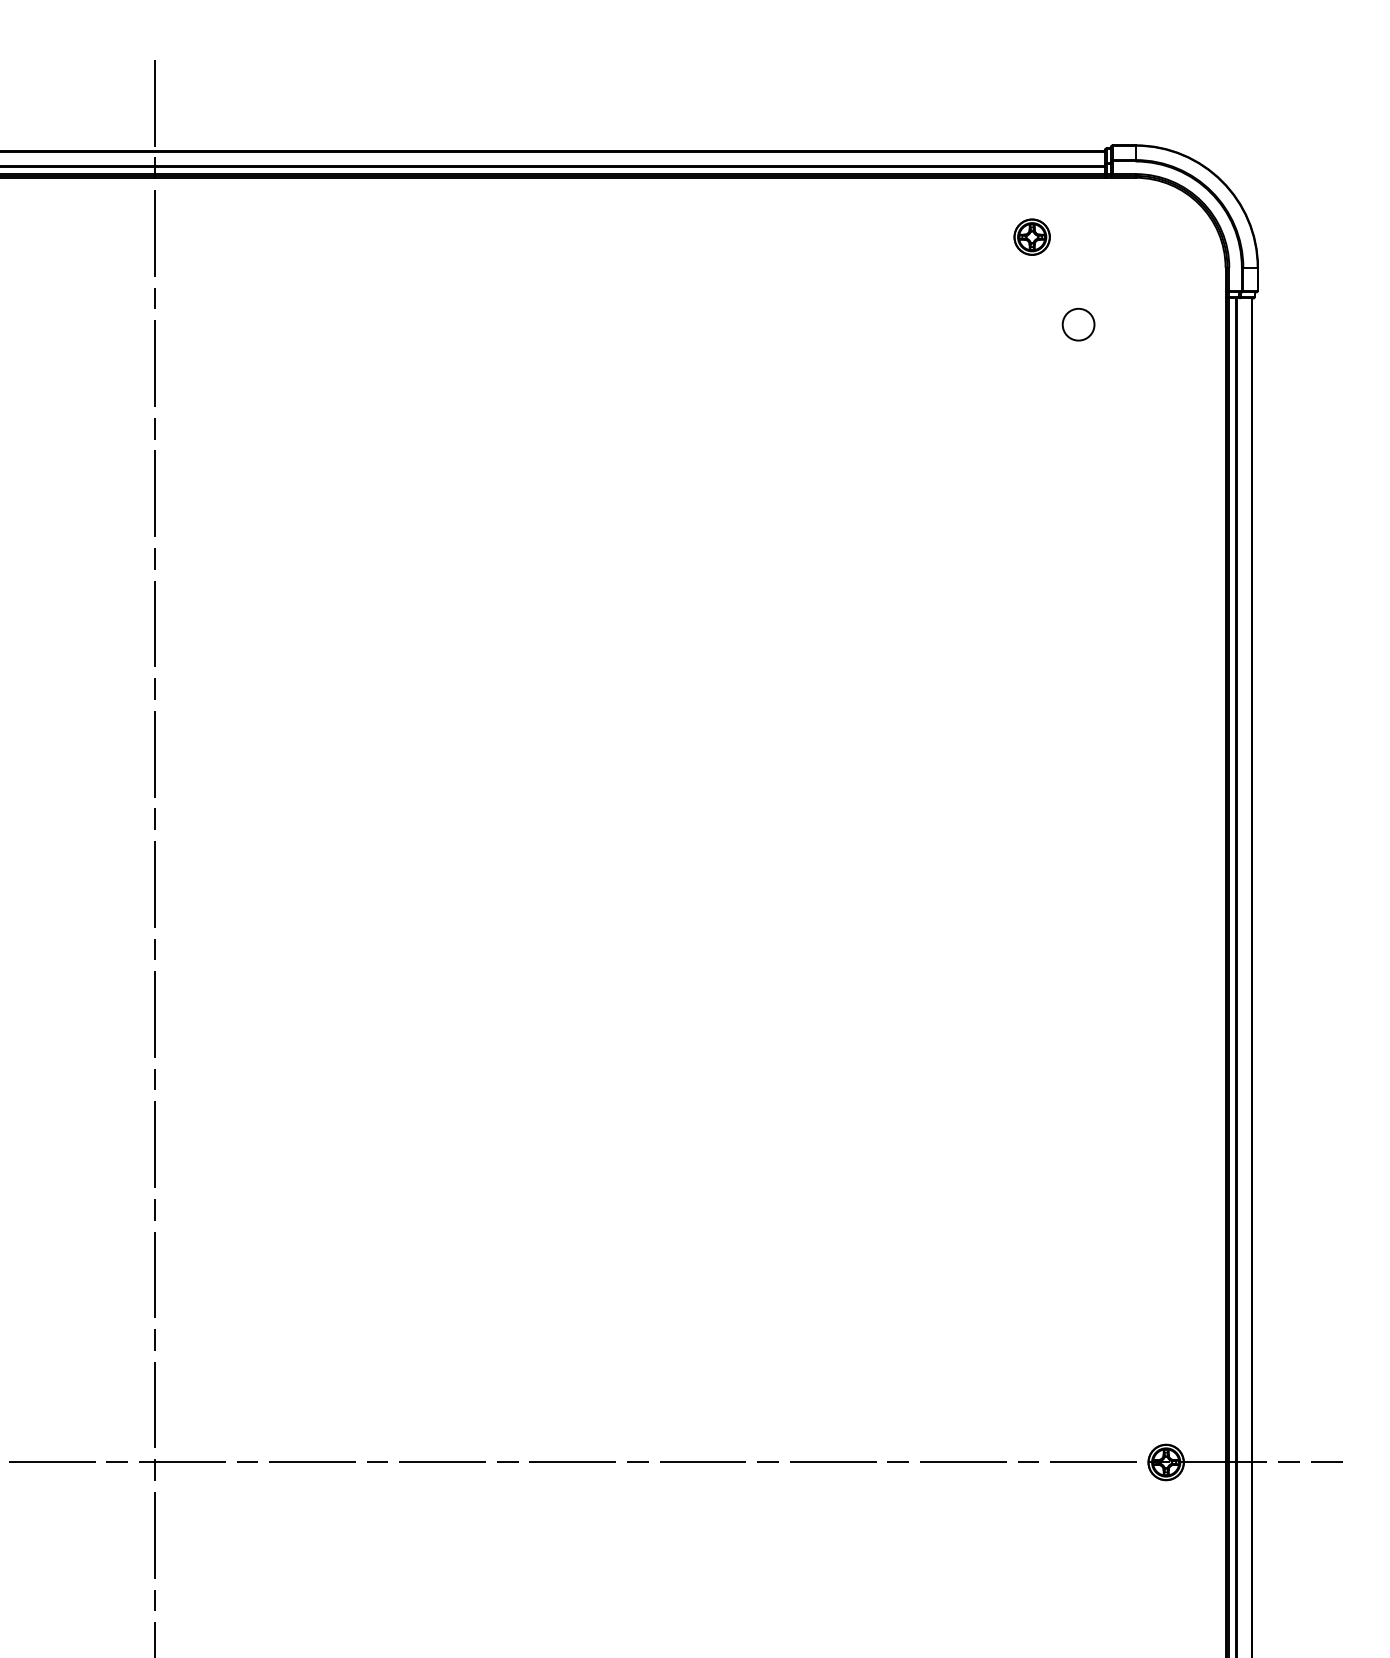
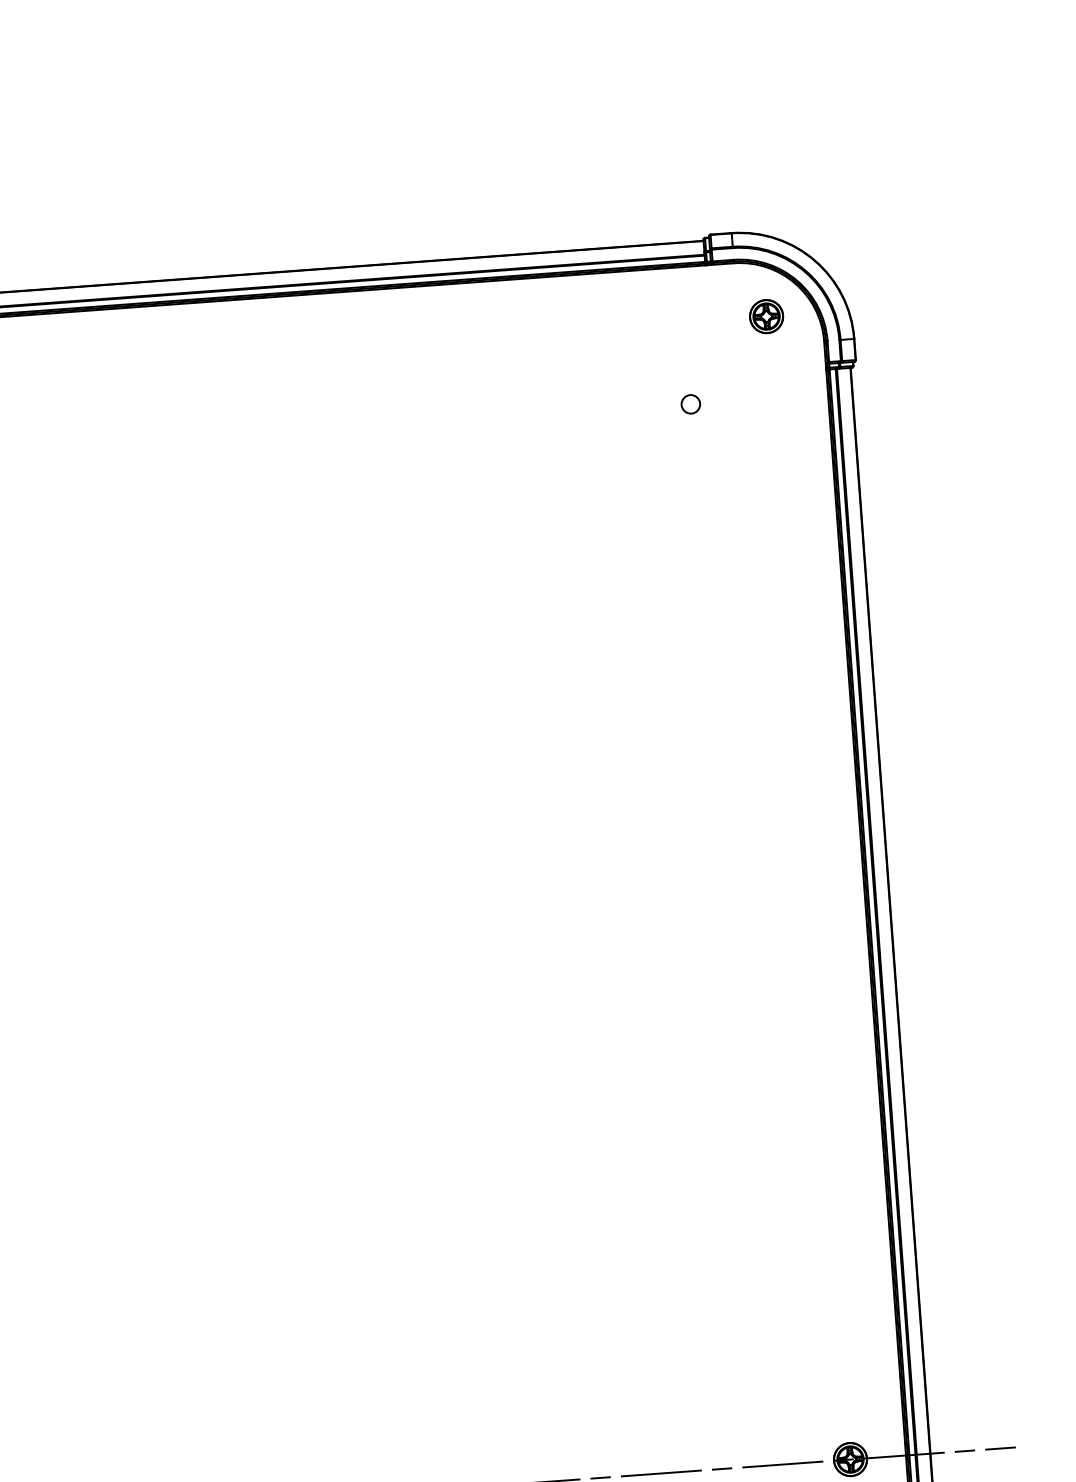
part: (1031, 236) -> (765, 316), moved
circle: (1078, 324) -> (690, 404), size x0.62

